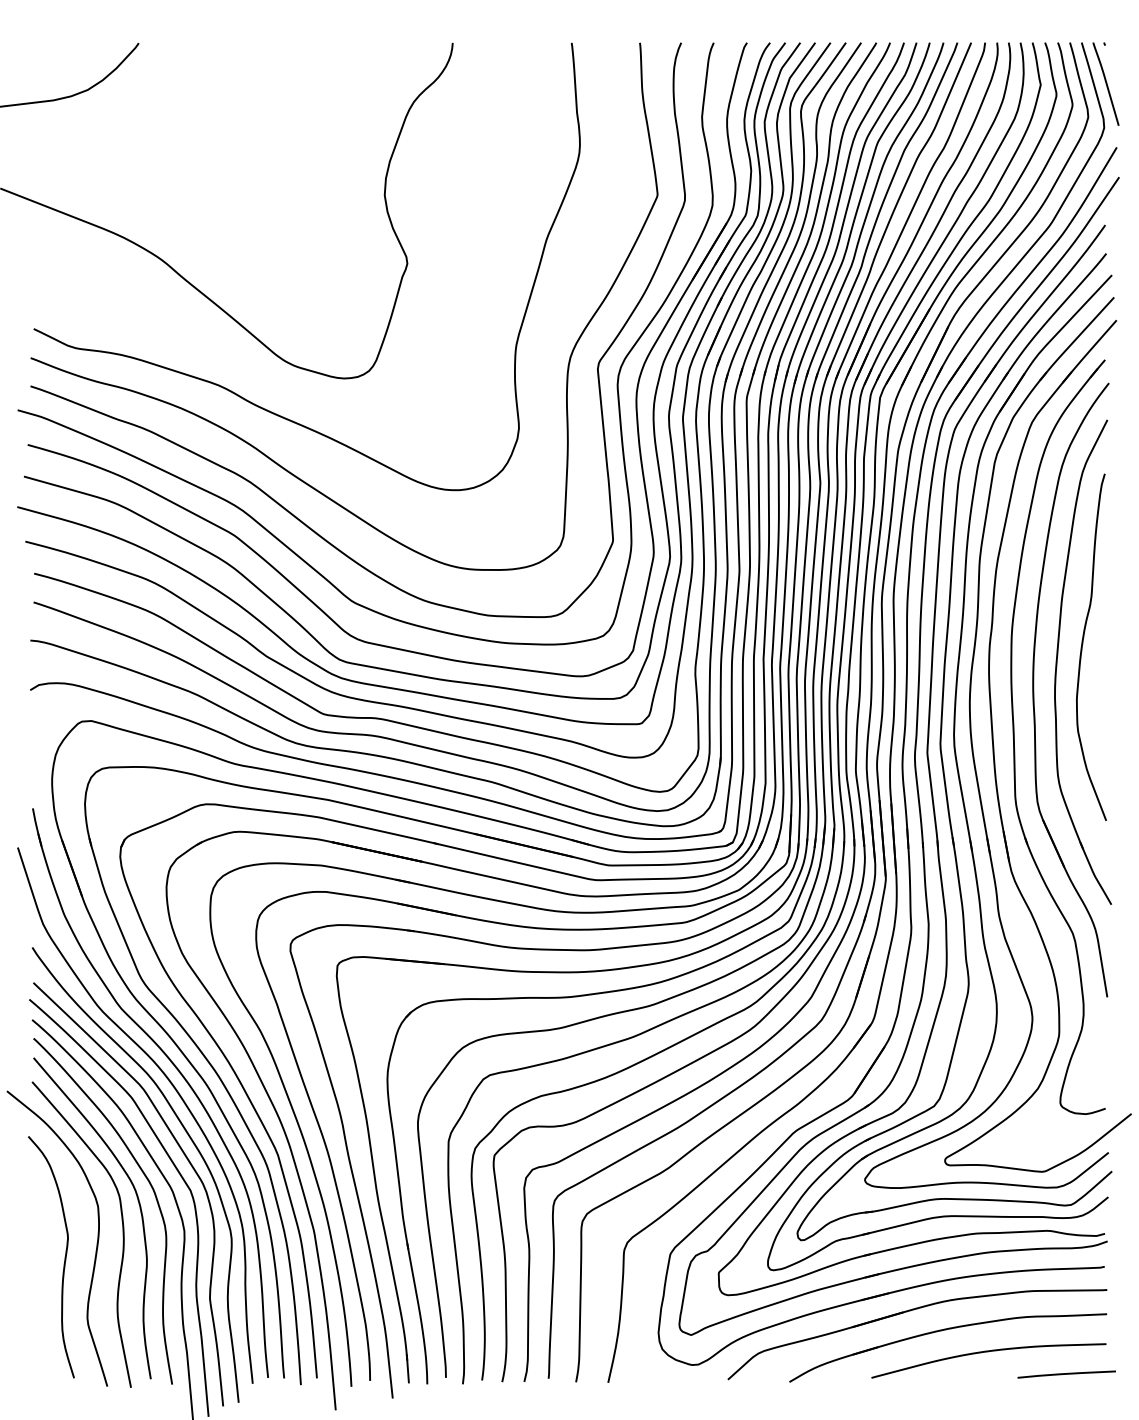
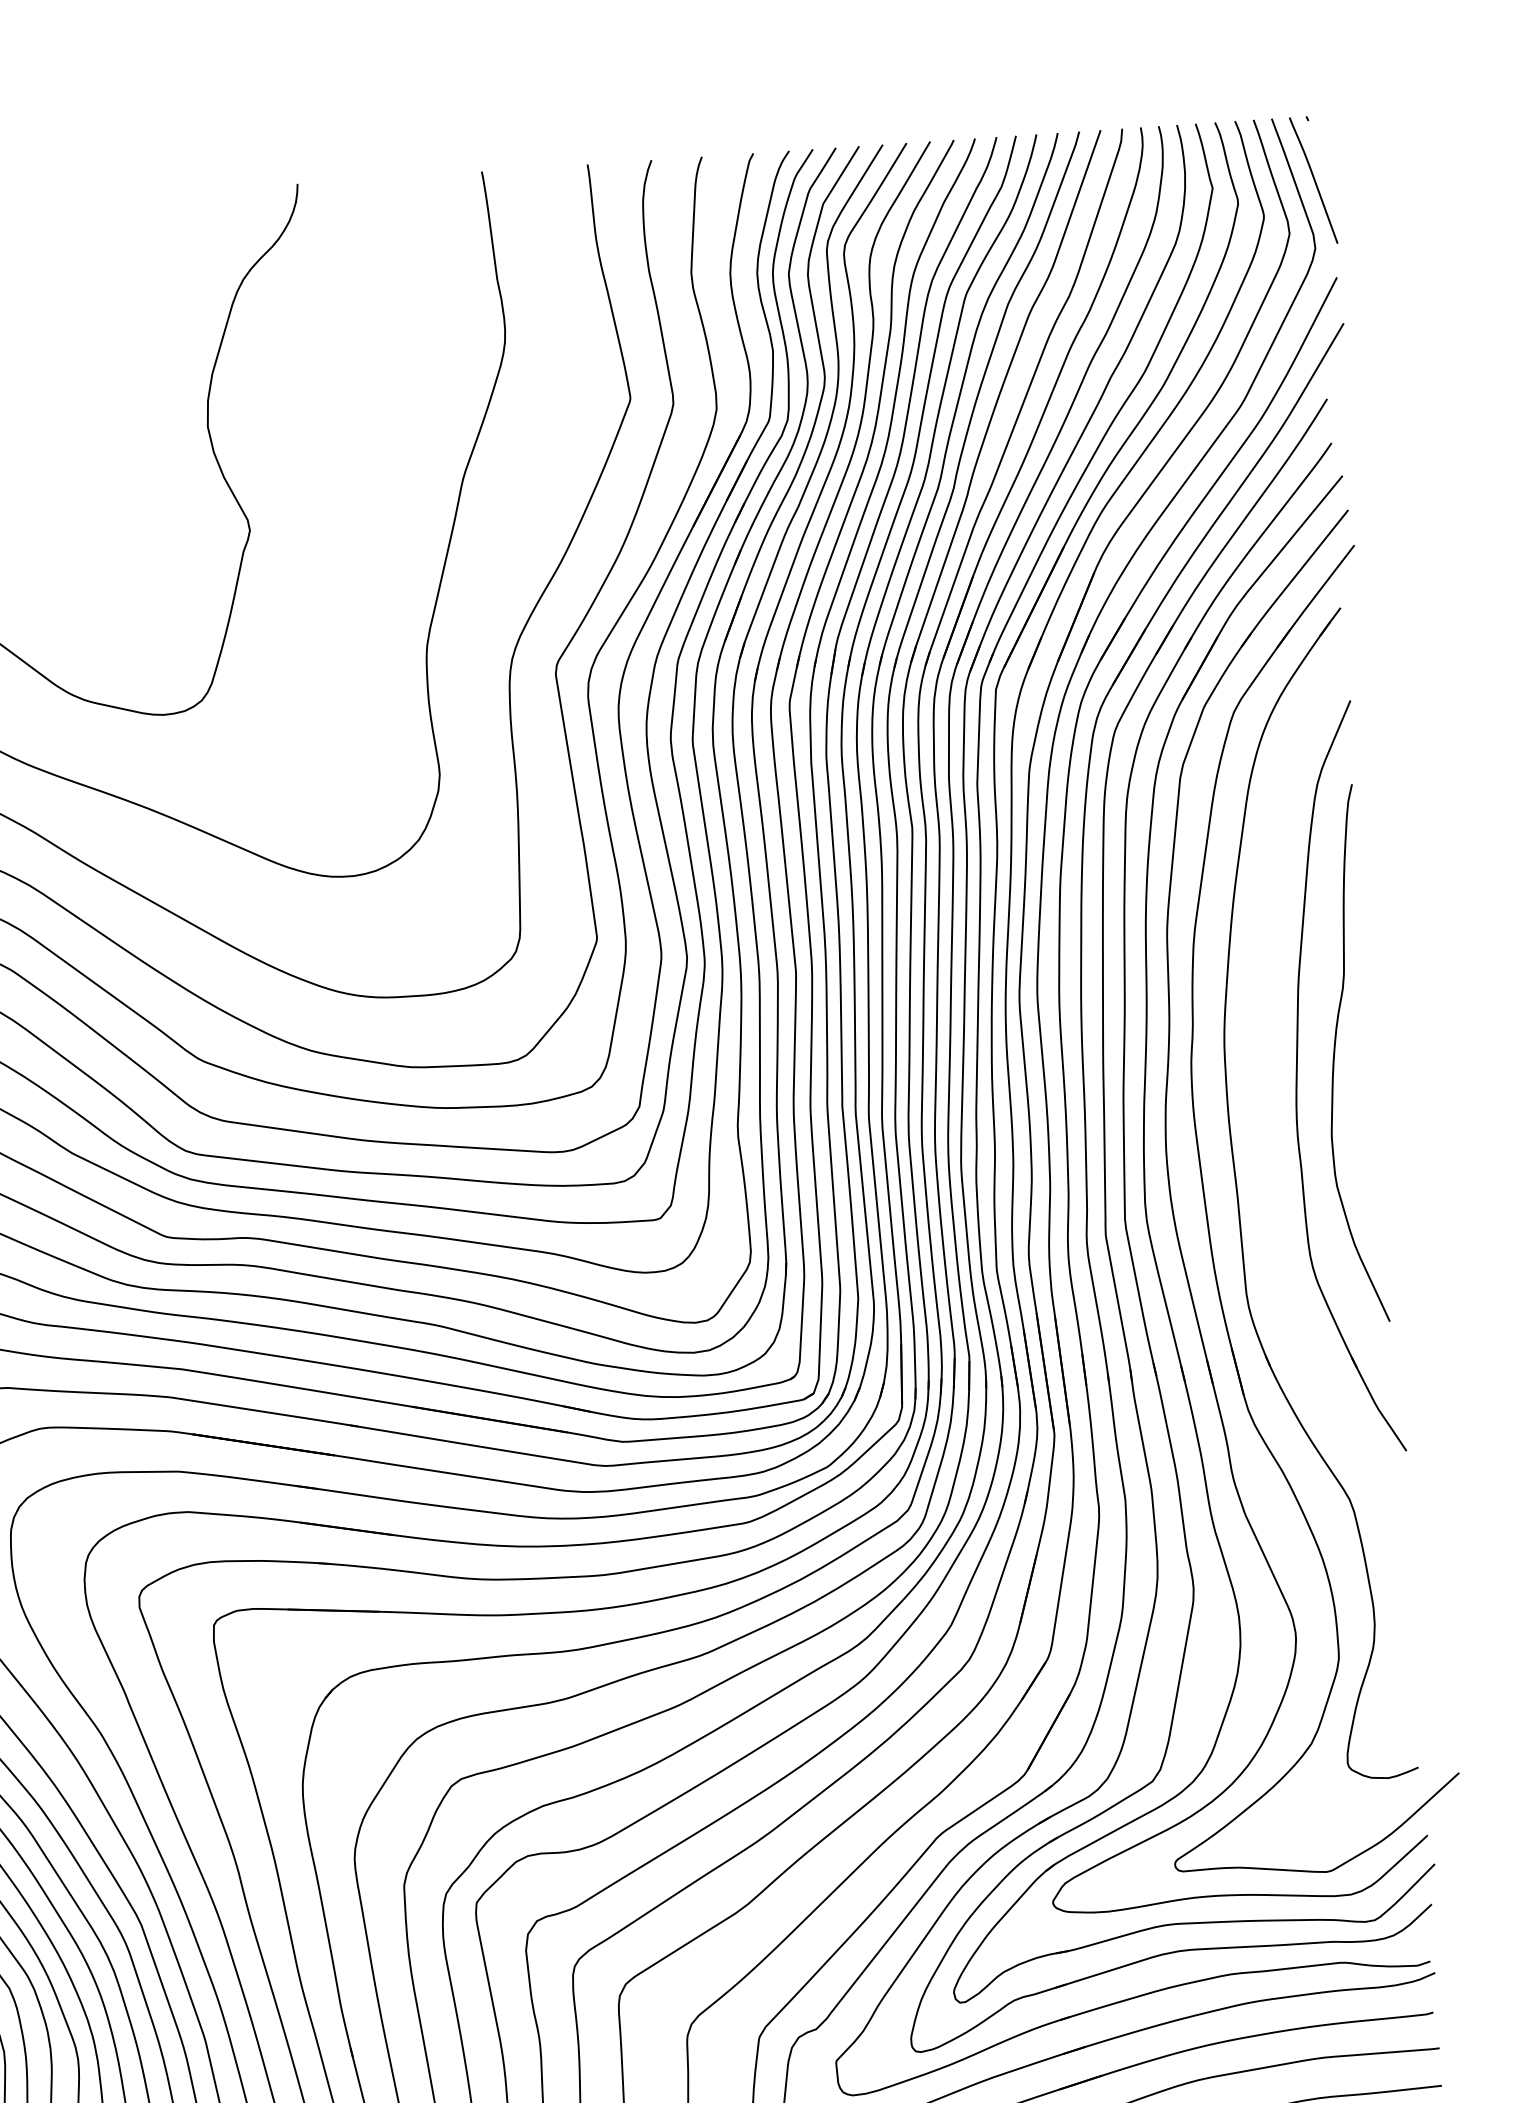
part: (1034, 689) -> (1265, 1125), removed

